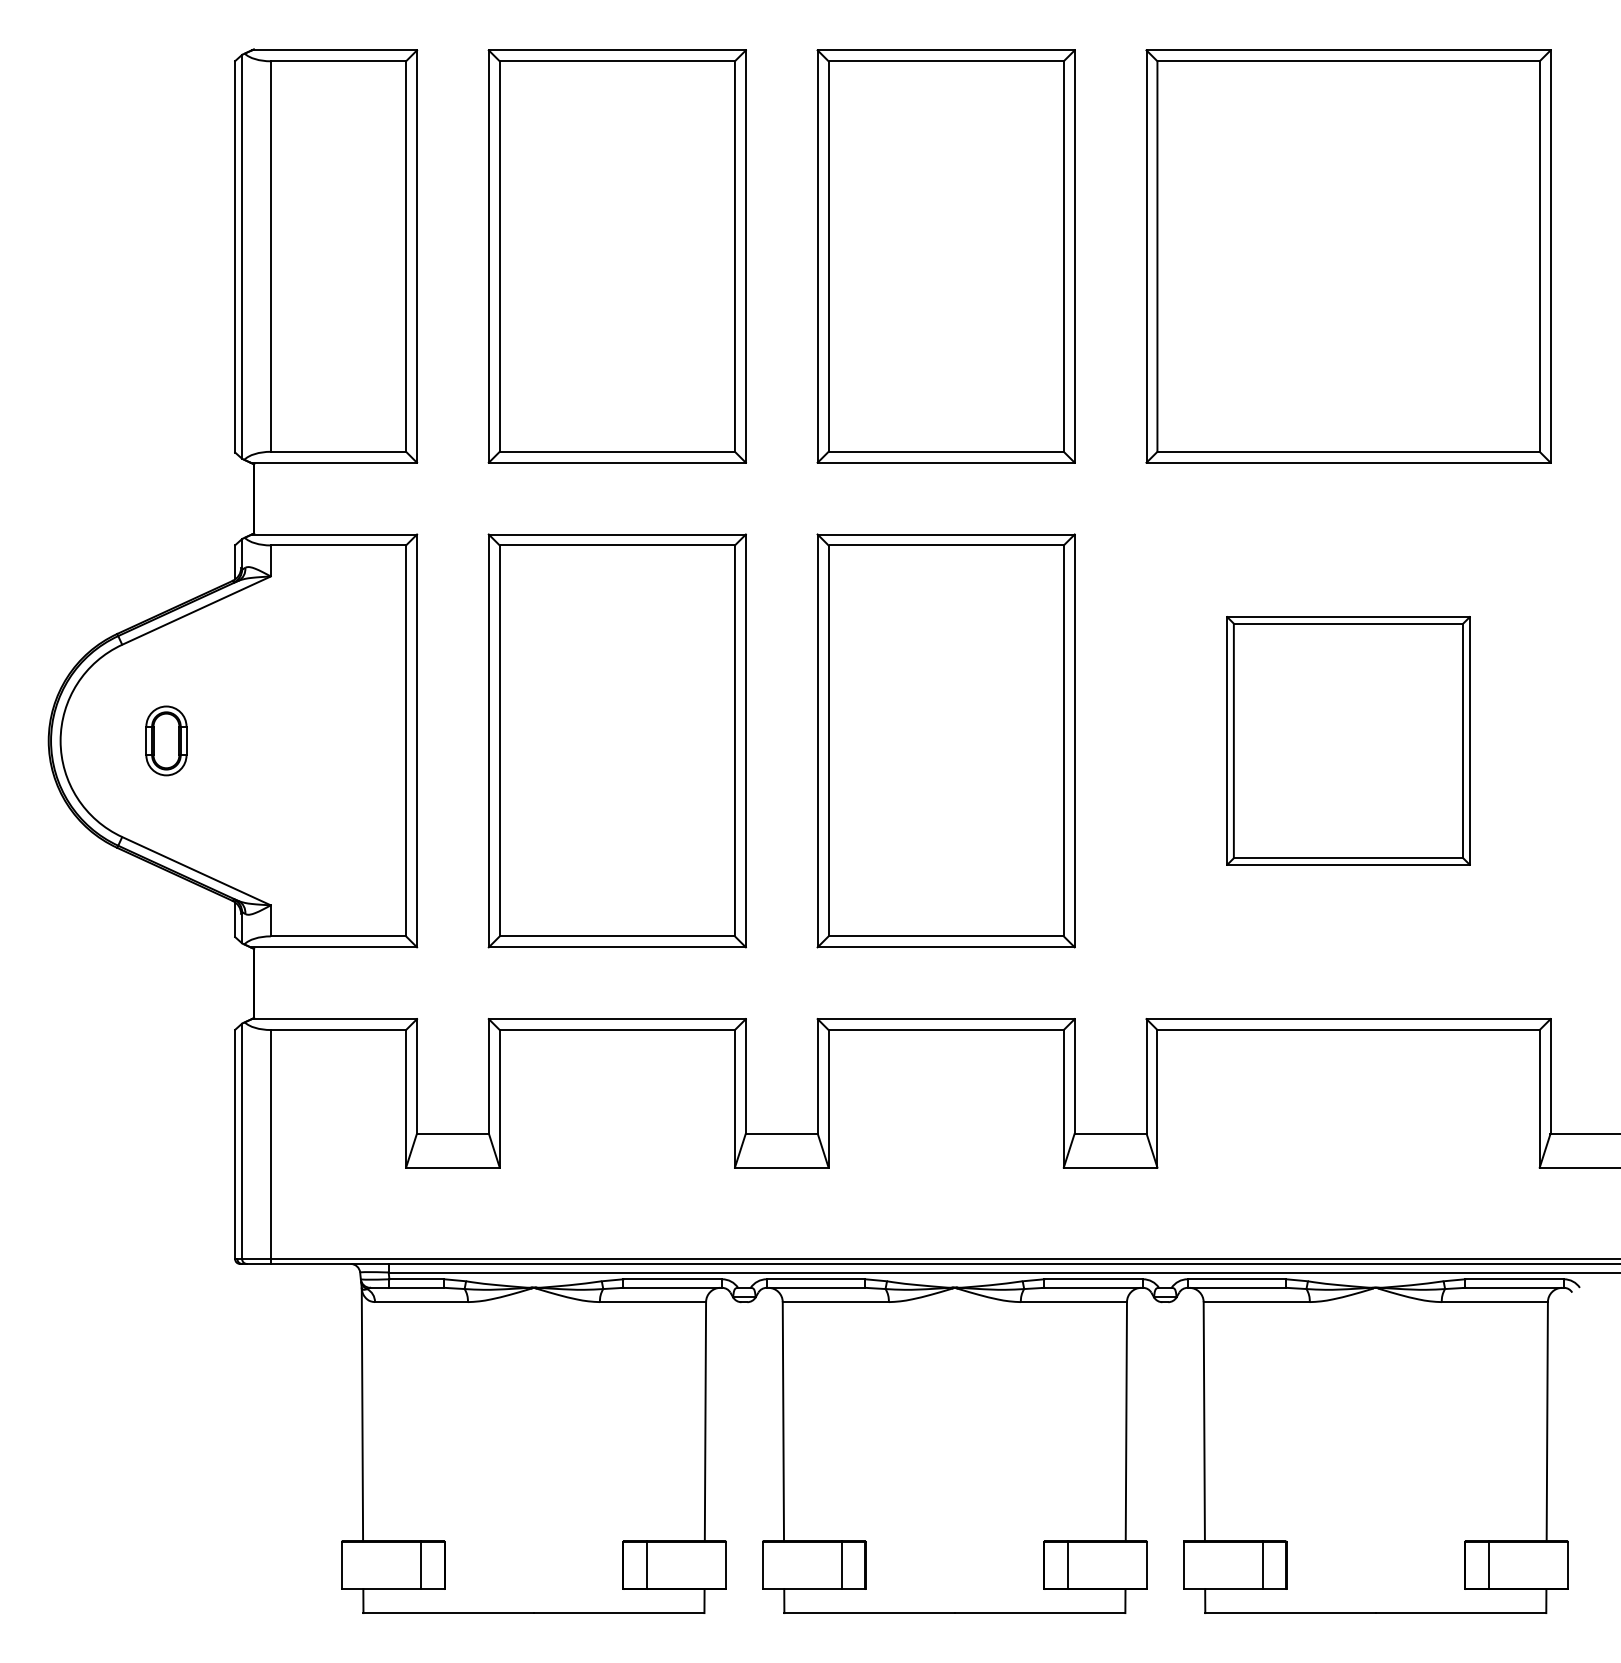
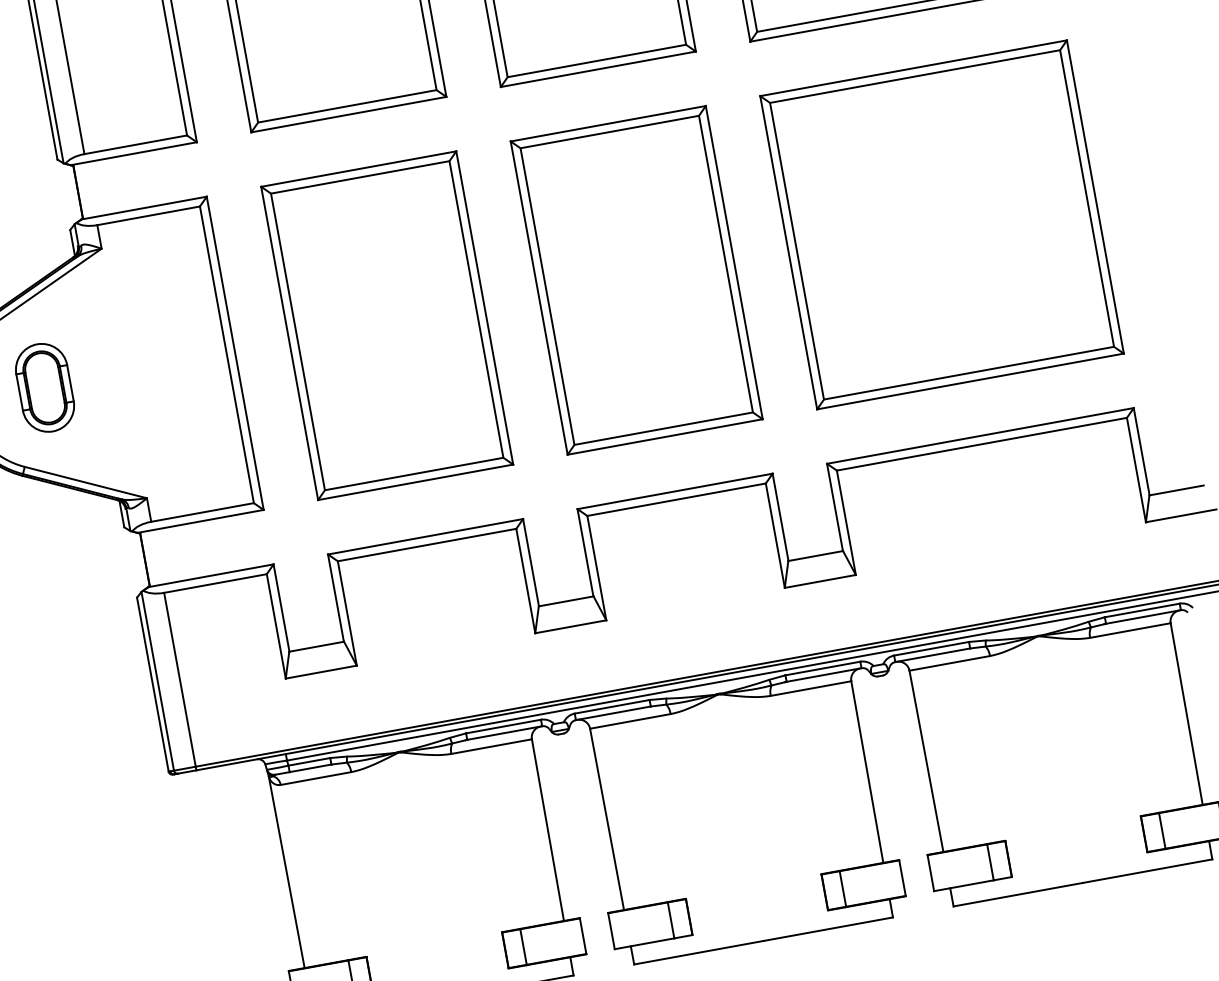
part: (166, 740) -> (45, 387), size x1.67
part: (1348, 740) -> (941, 224), size x1.67

